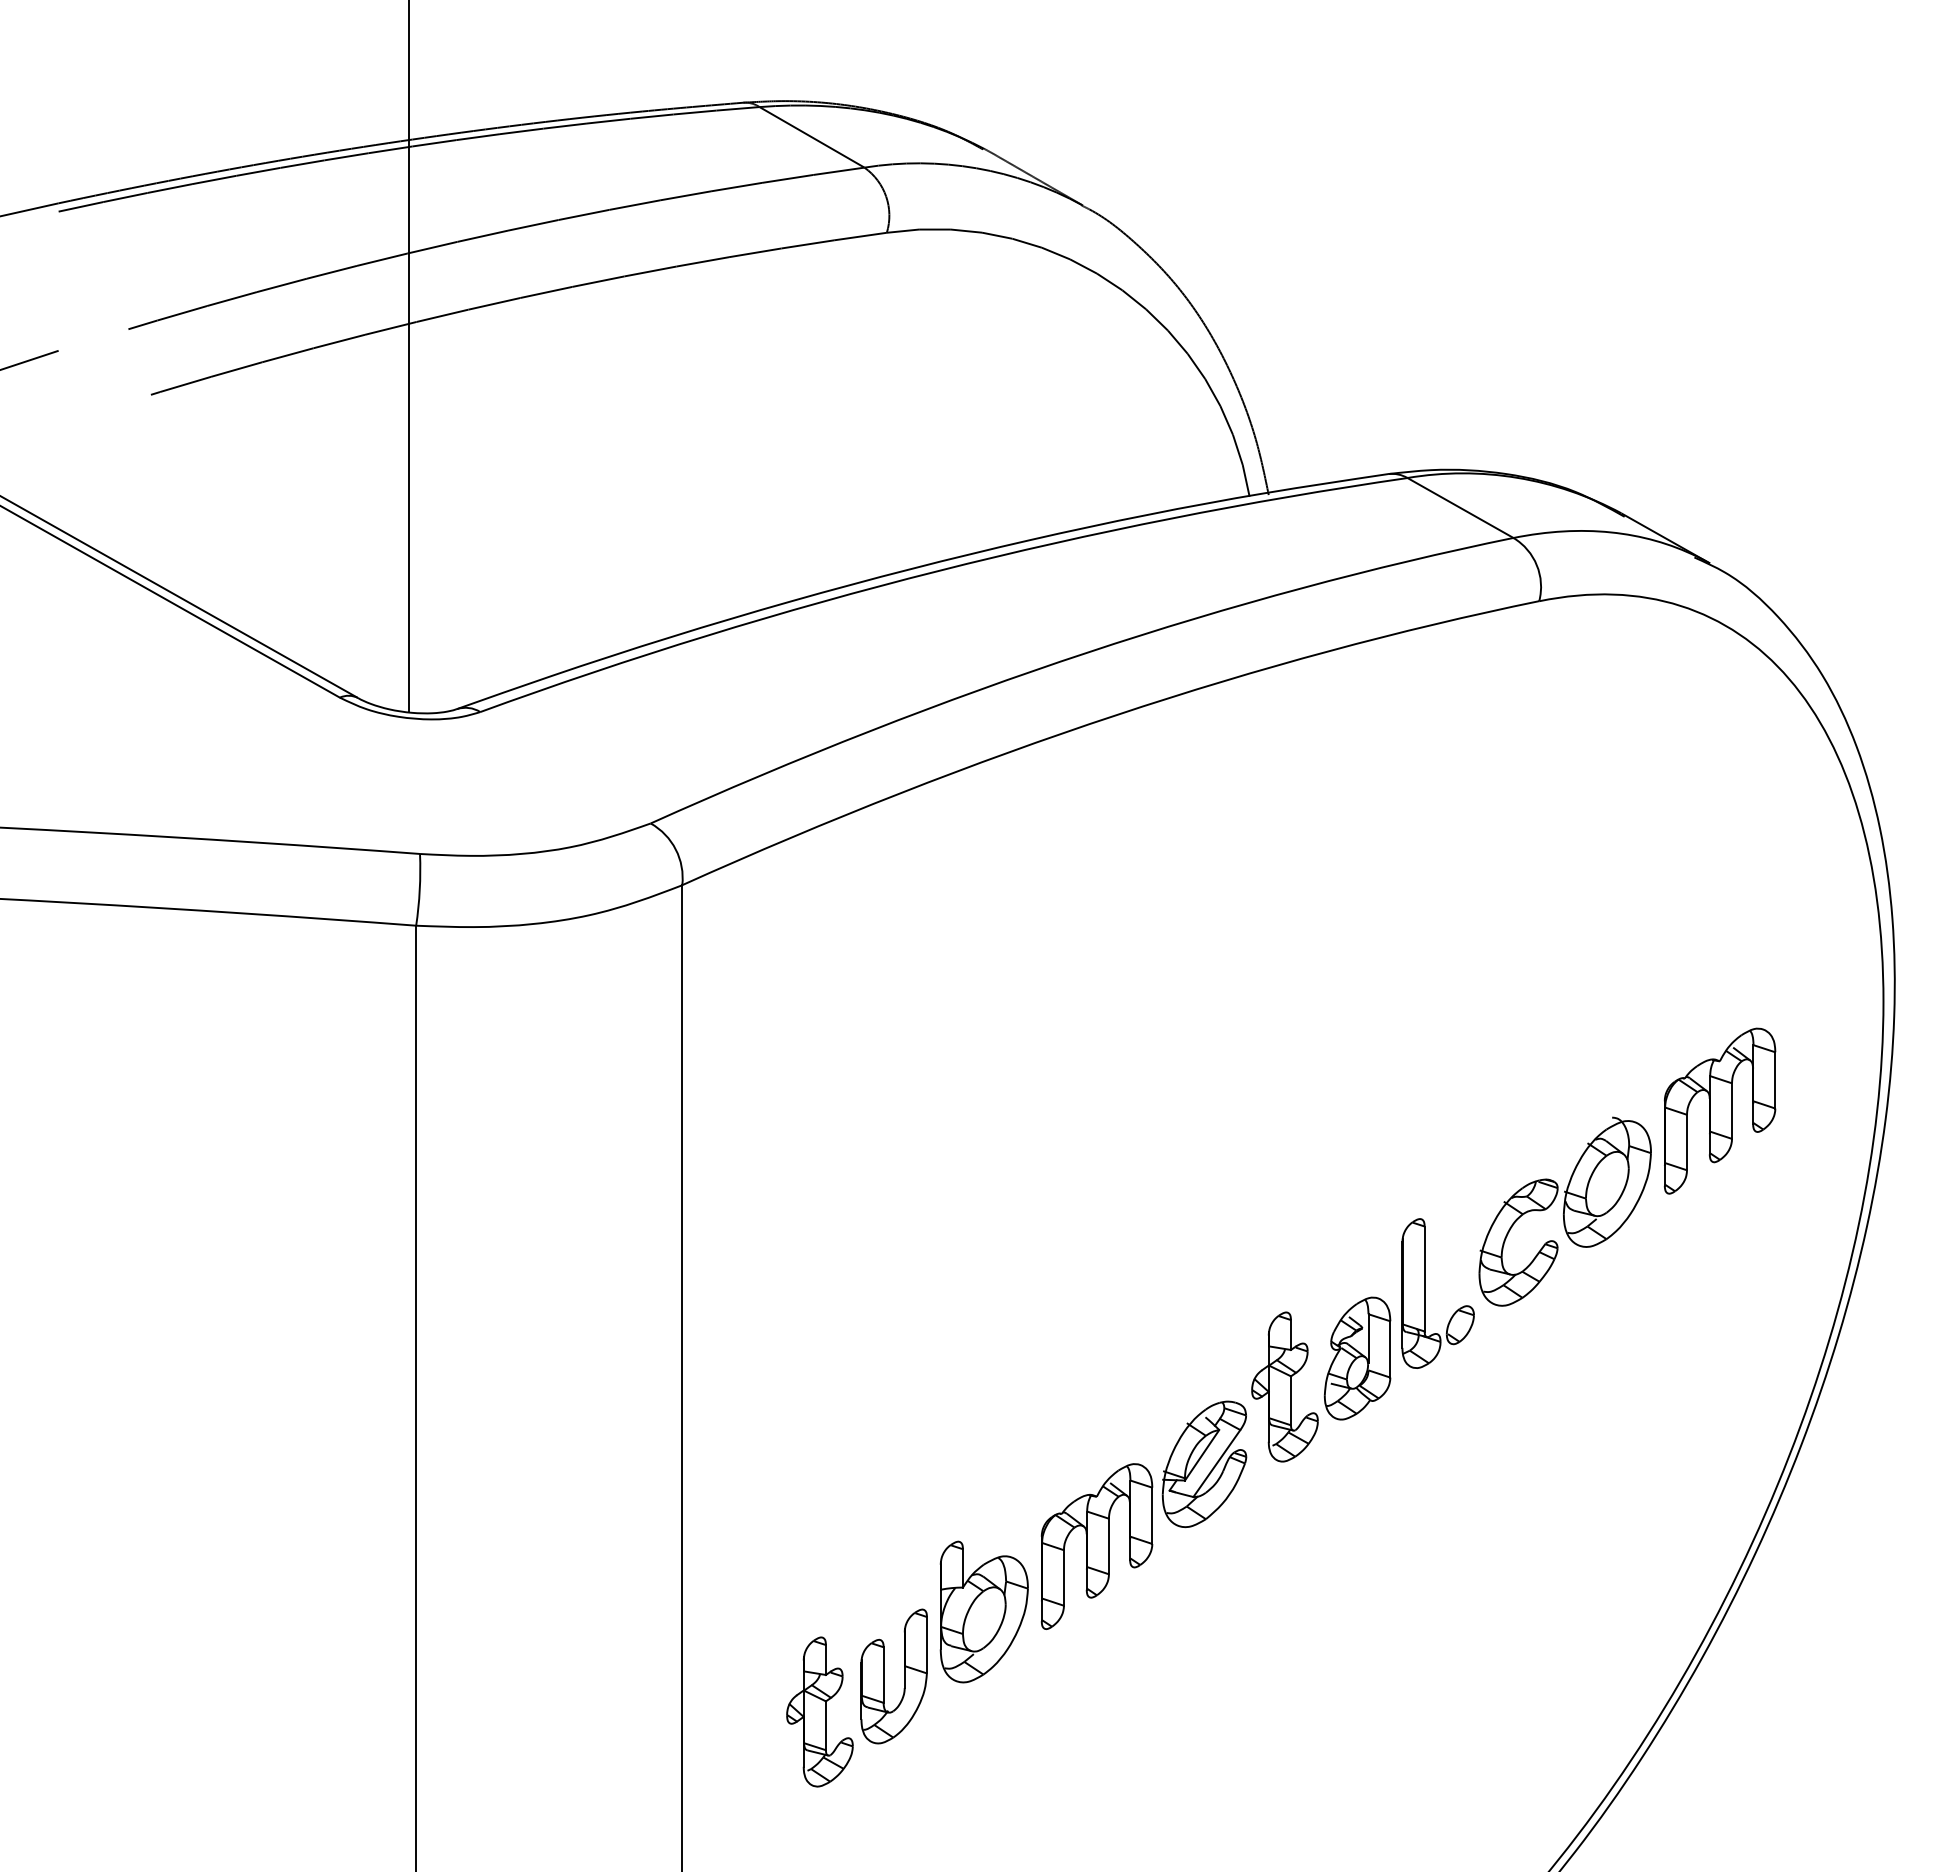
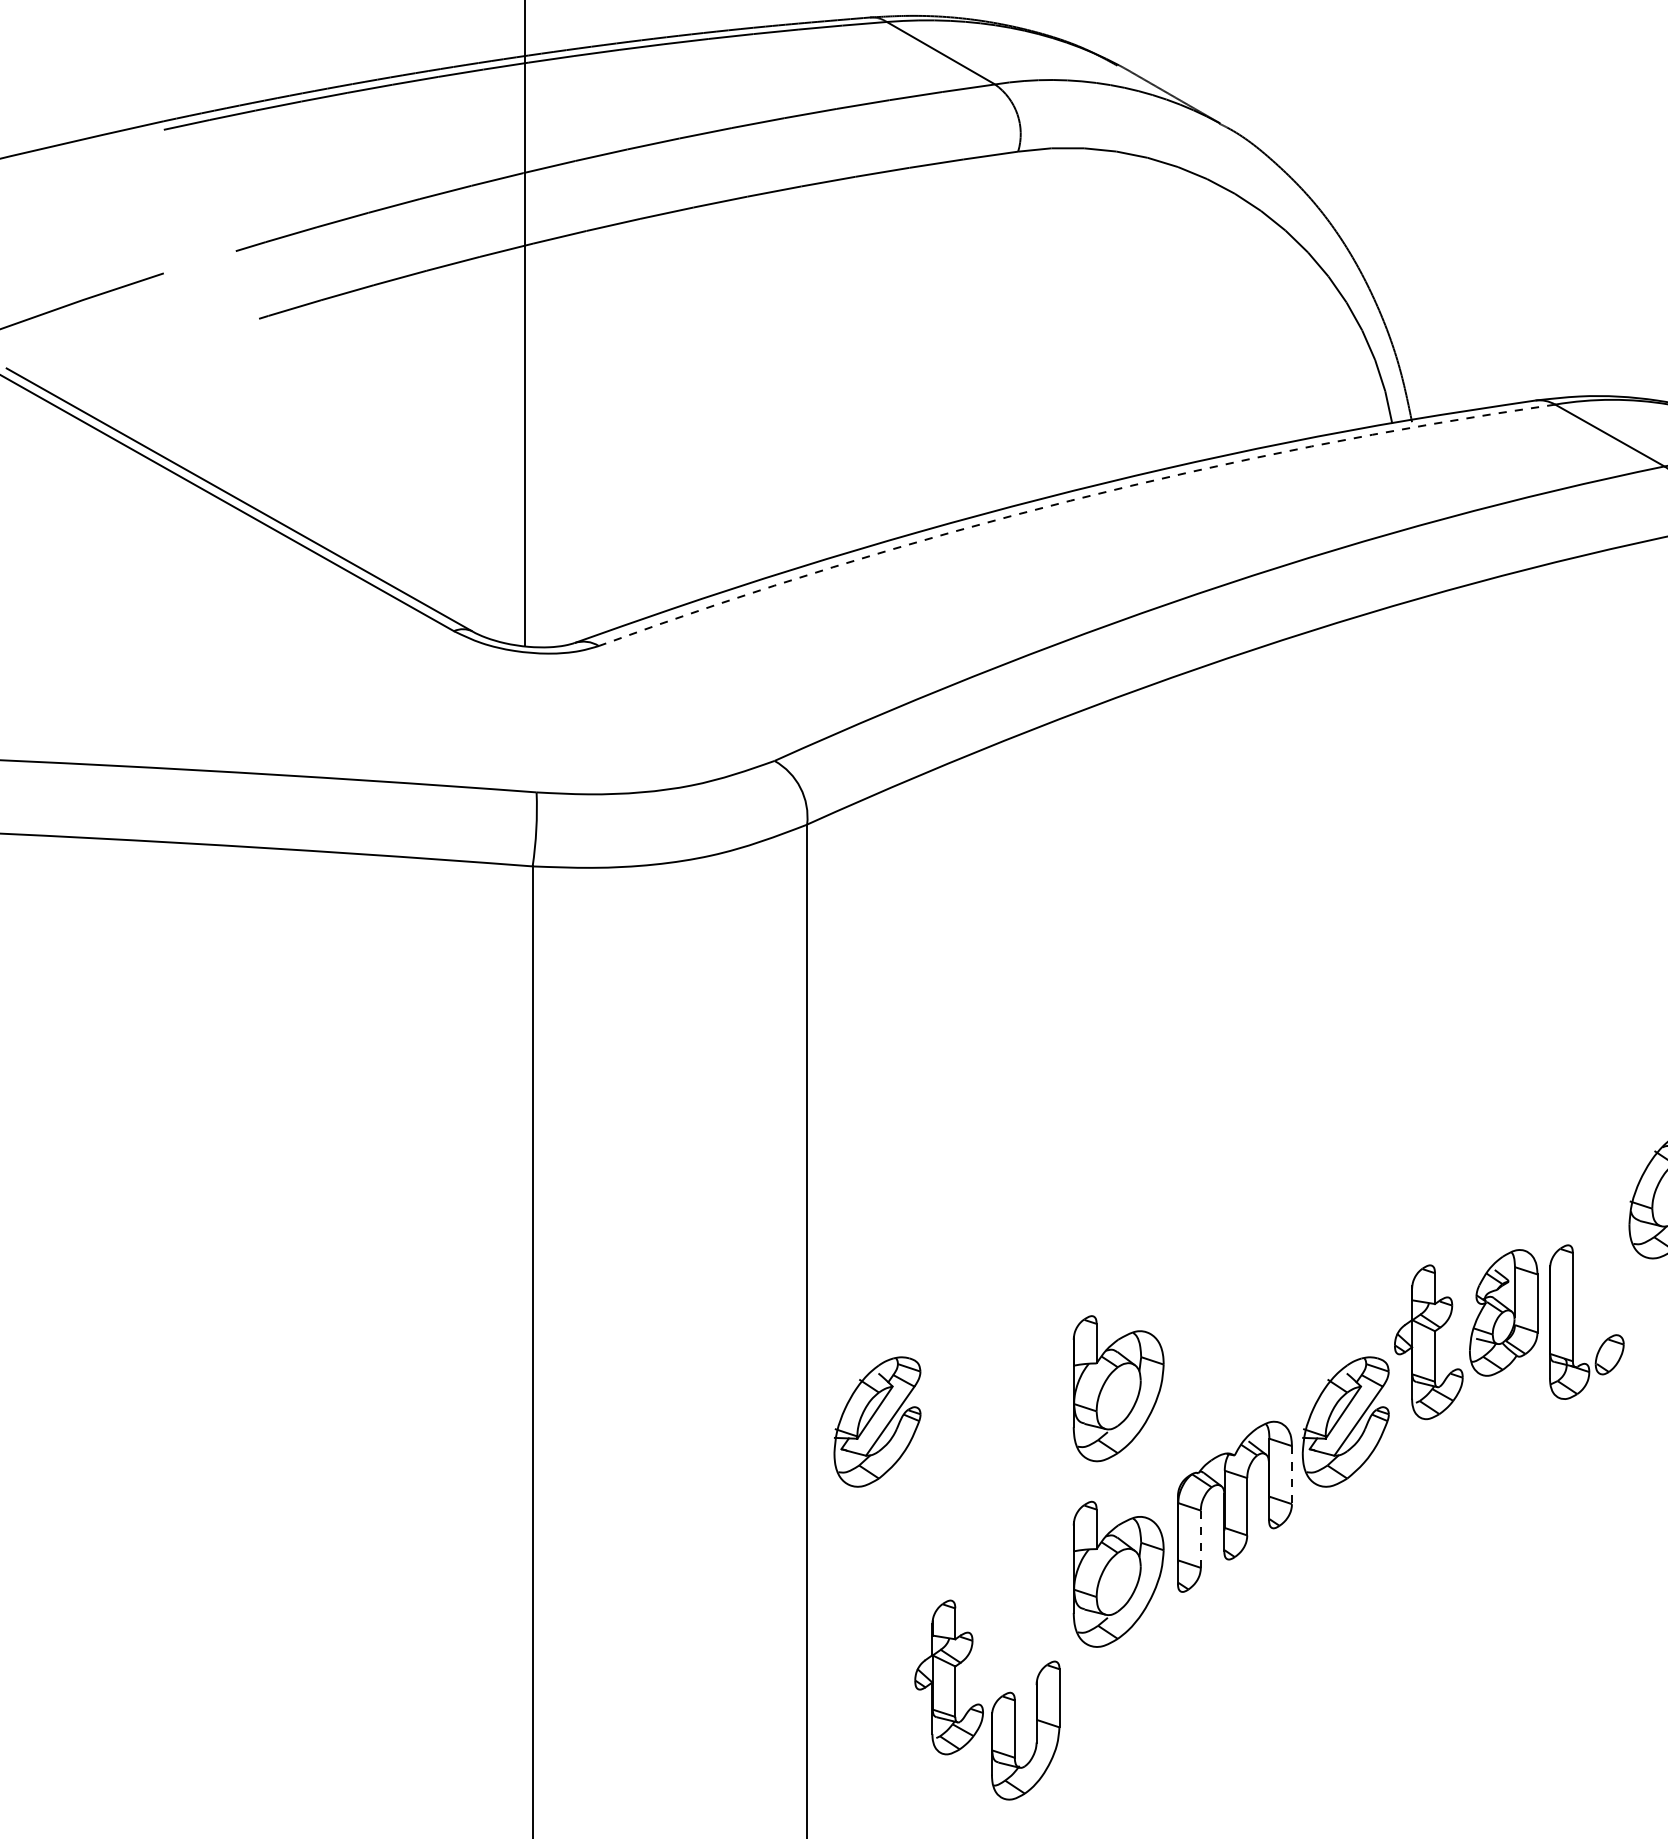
arc: (937, 571) -> (1070, 501), solid -> dashed
part: (1425, 1293) -> (1573, 1322), moved
part: (983, 1431) -> (1117, 1388), added
part: (750, 1464) -> (877, 1422), added
line: (1152, 1516) -> (1292, 1475), solid -> dashed
line: (1064, 1578) -> (1201, 1539), solid -> dashed
part: (884, 1676) -> (1015, 1730), moved

